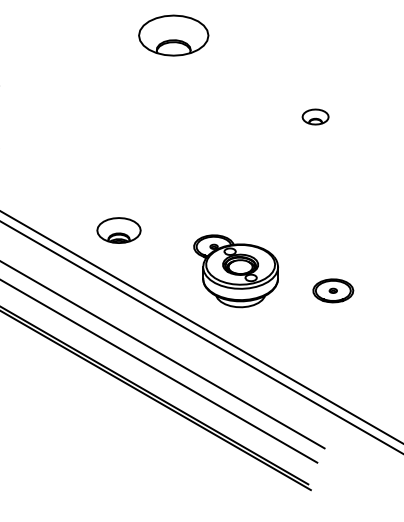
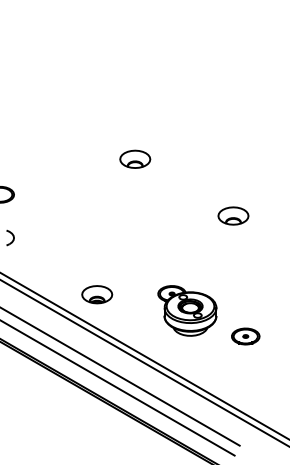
part: (174, 34) -> (135, 158), size x0.62
part: (315, 116) -> (233, 215), size x1.67
part: (236, 270) -> (187, 310), moved

